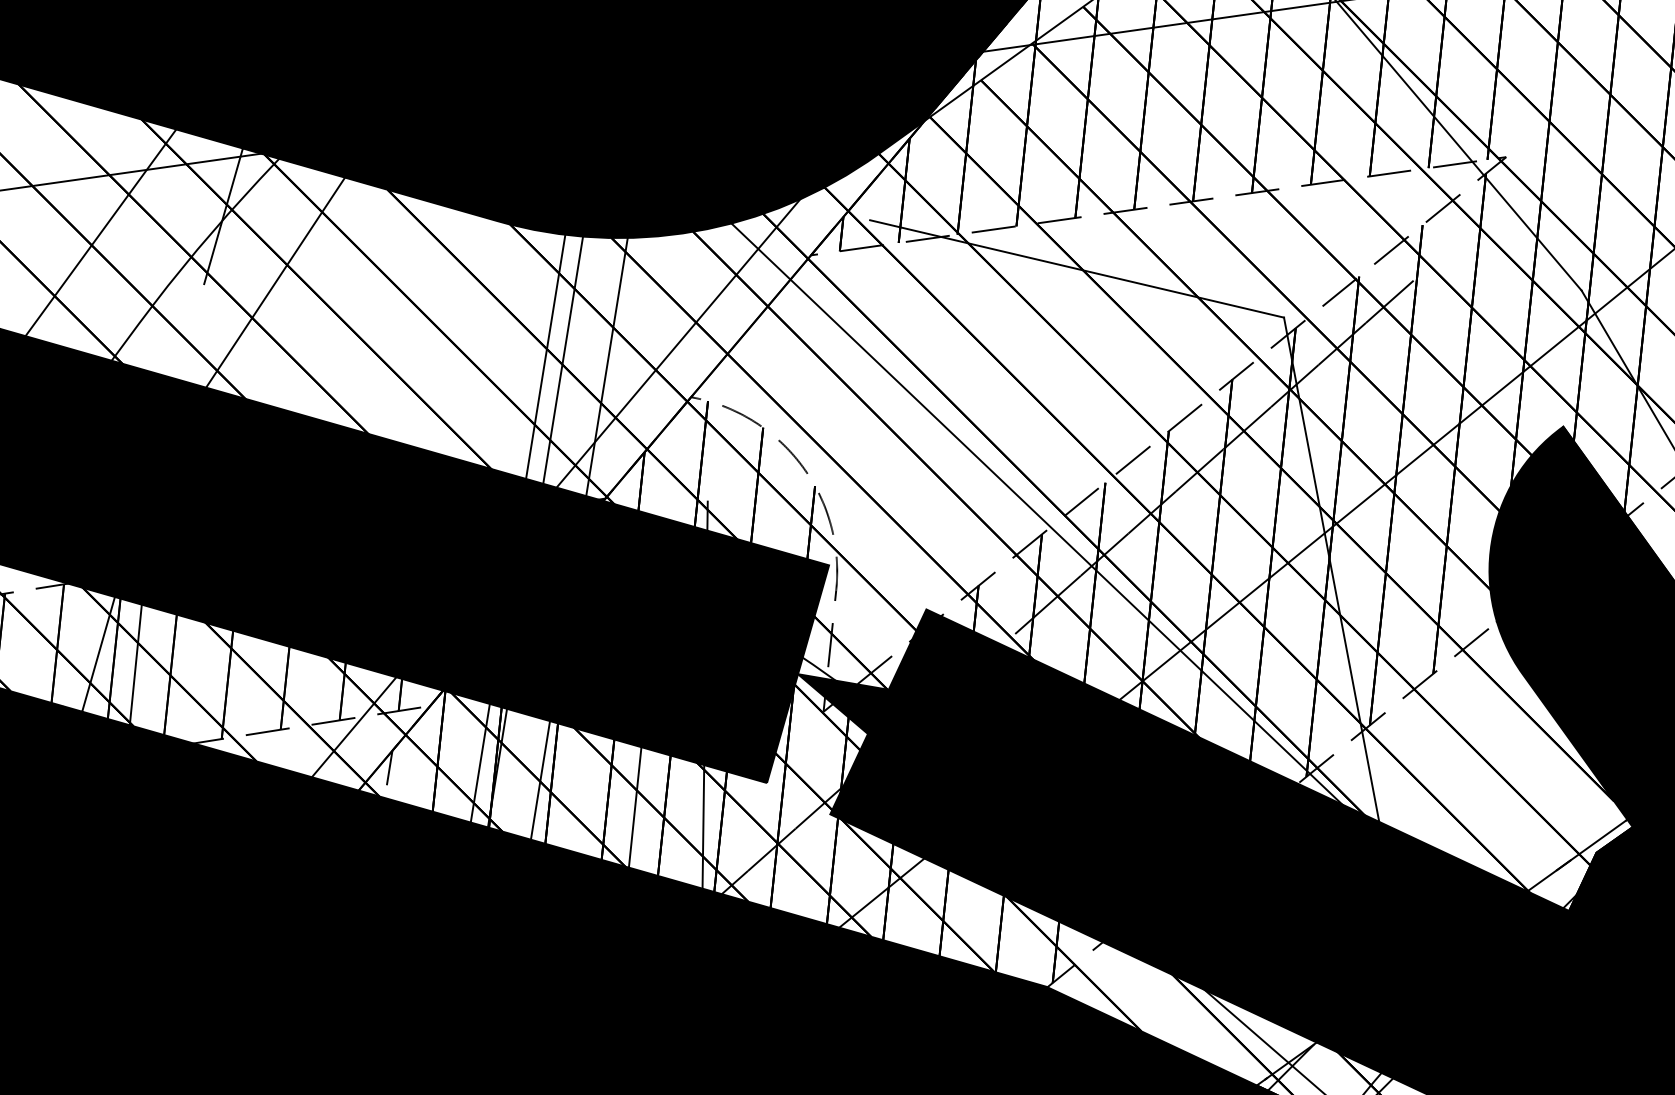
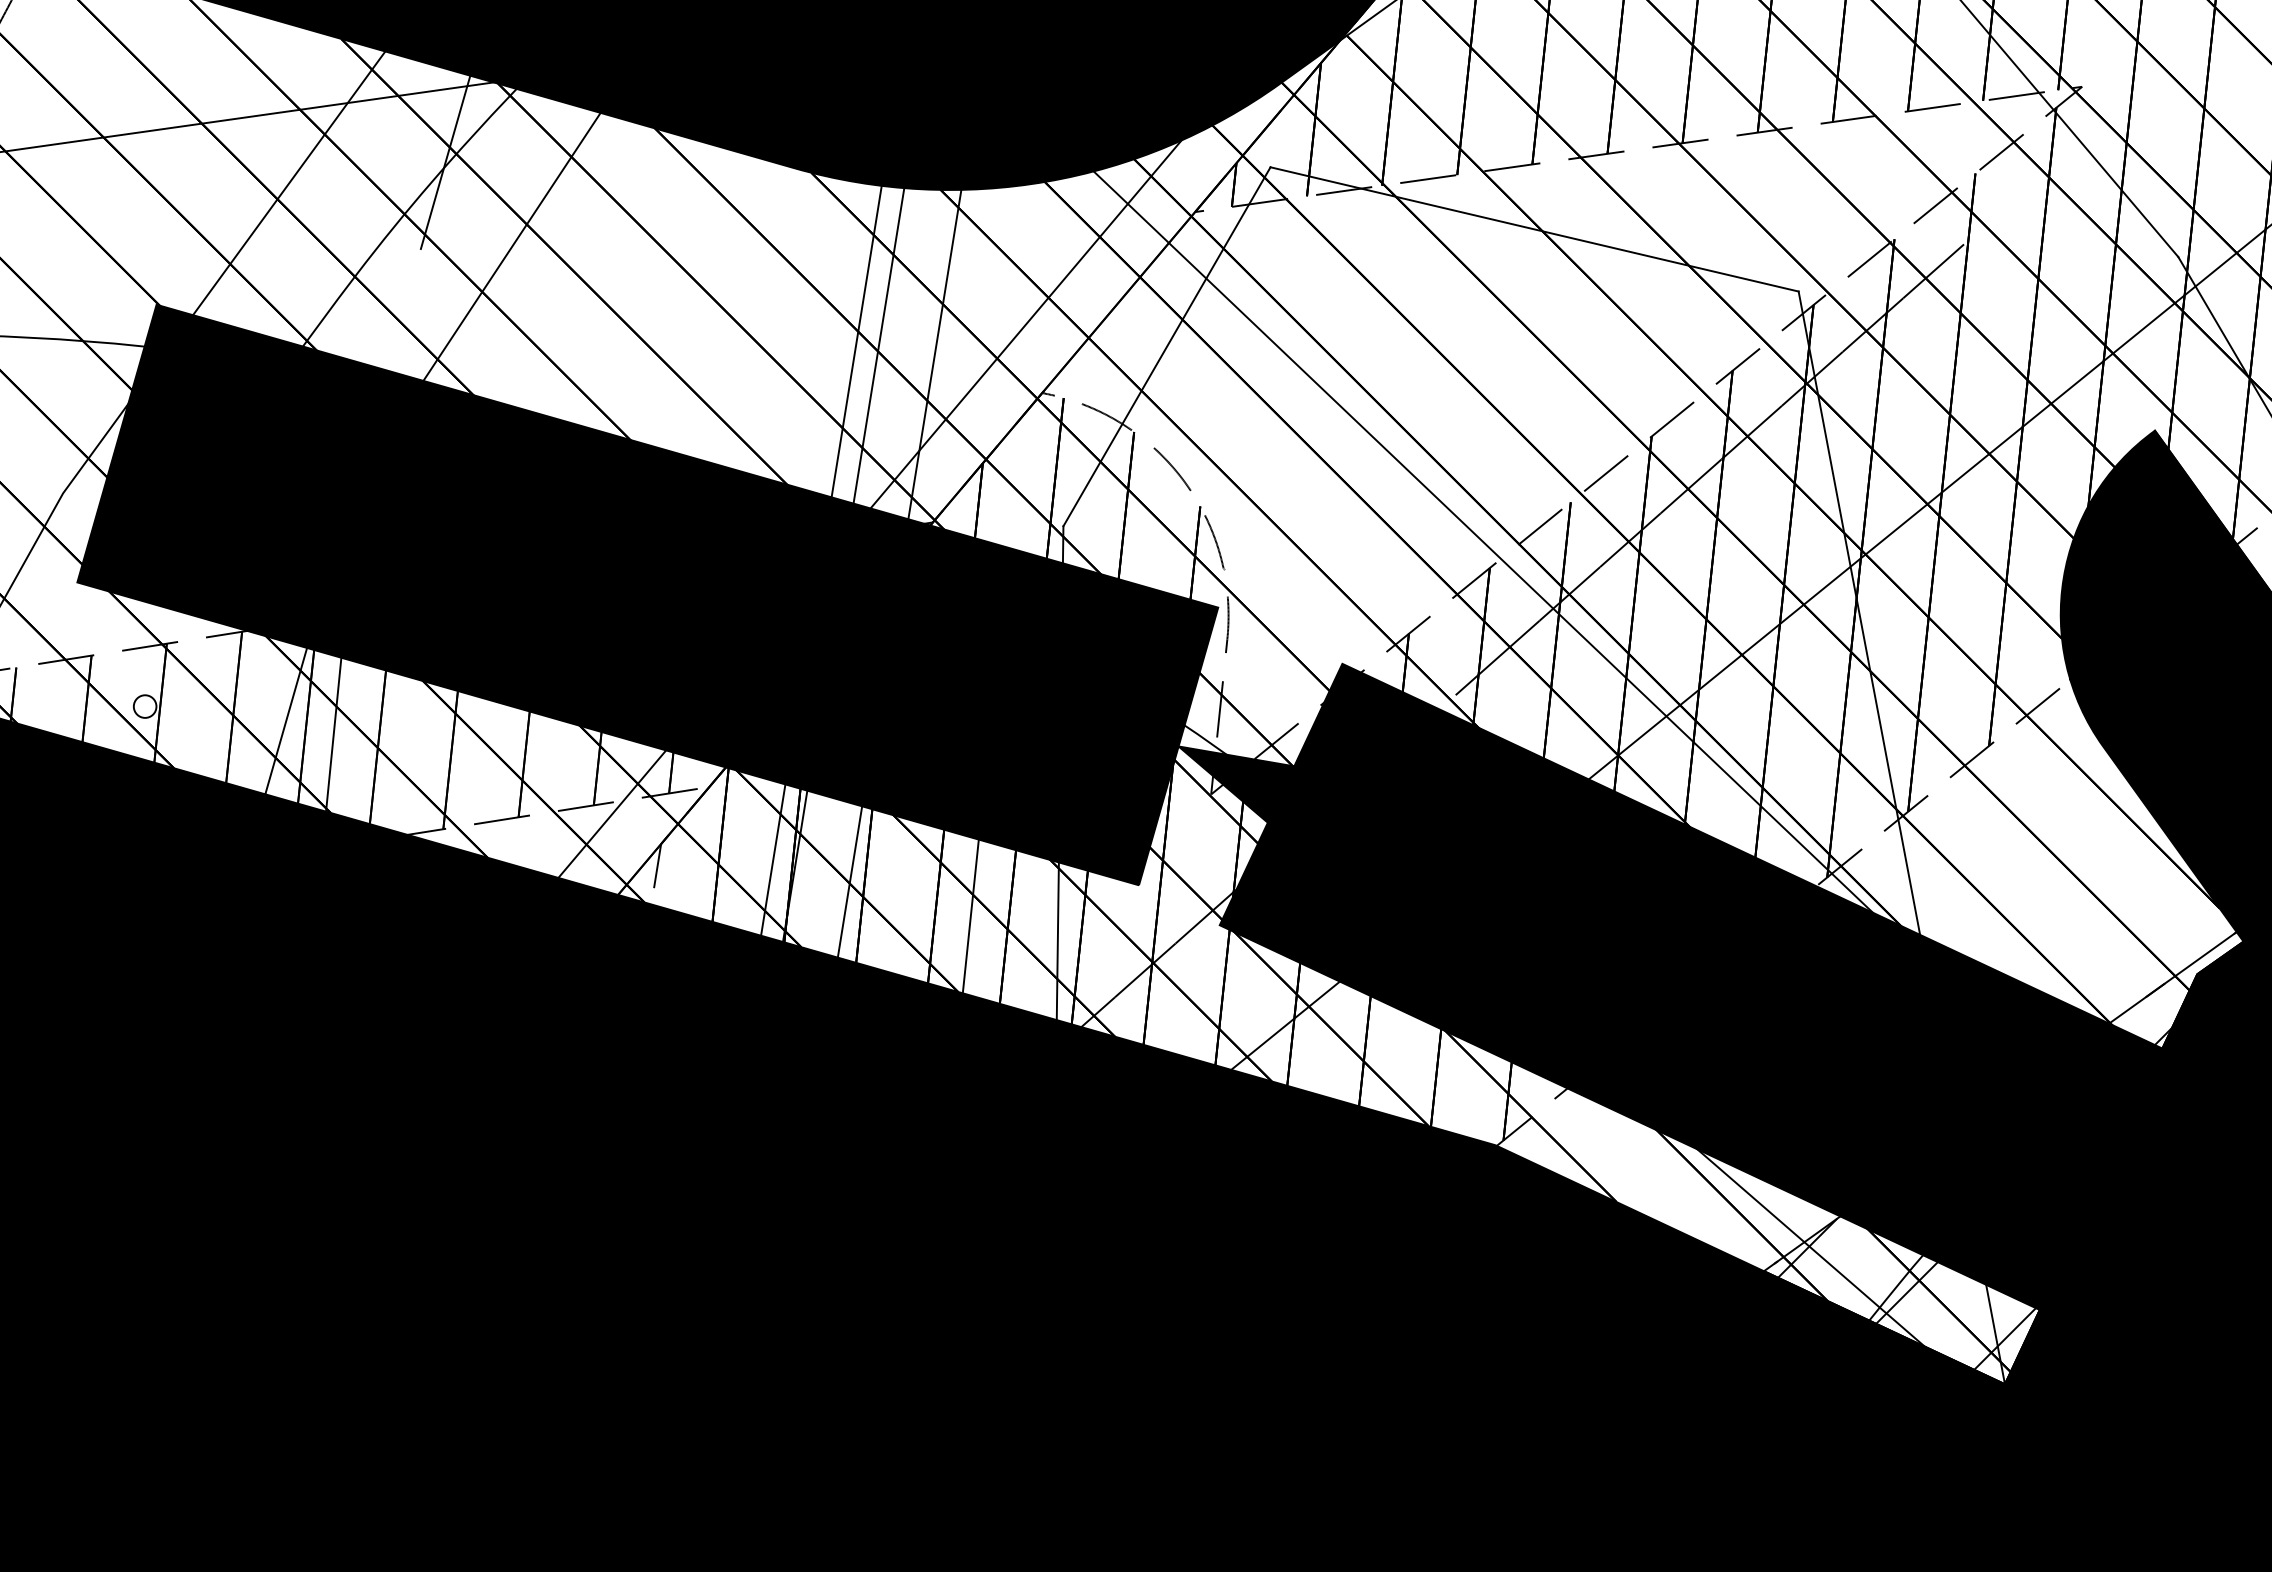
line: (788, 360) -> (1166, 346), added

